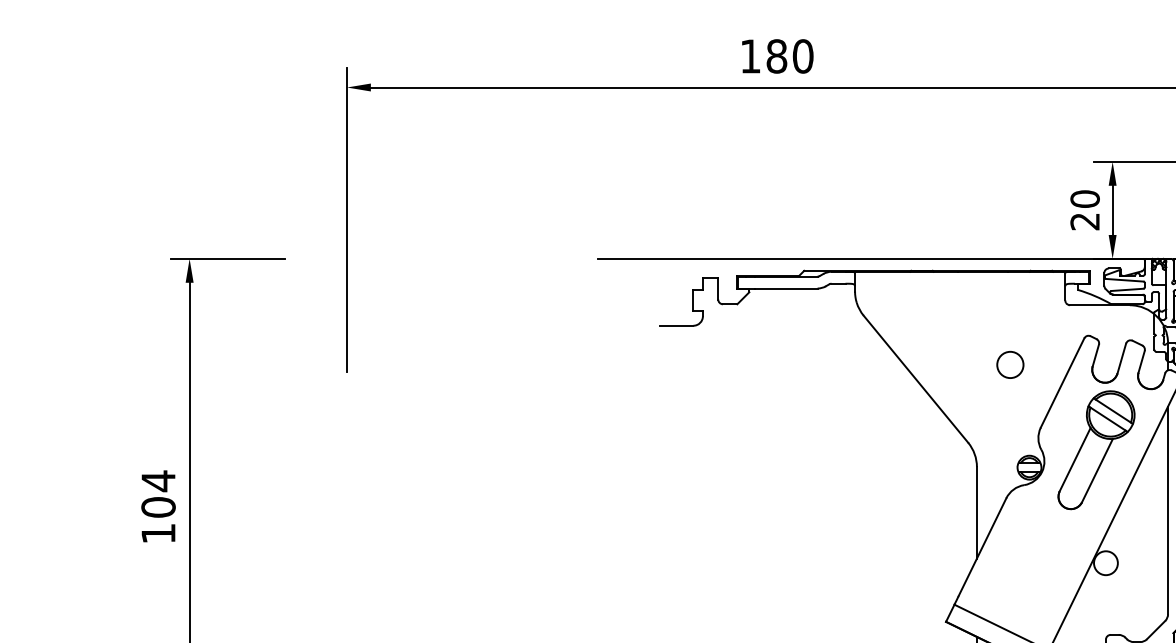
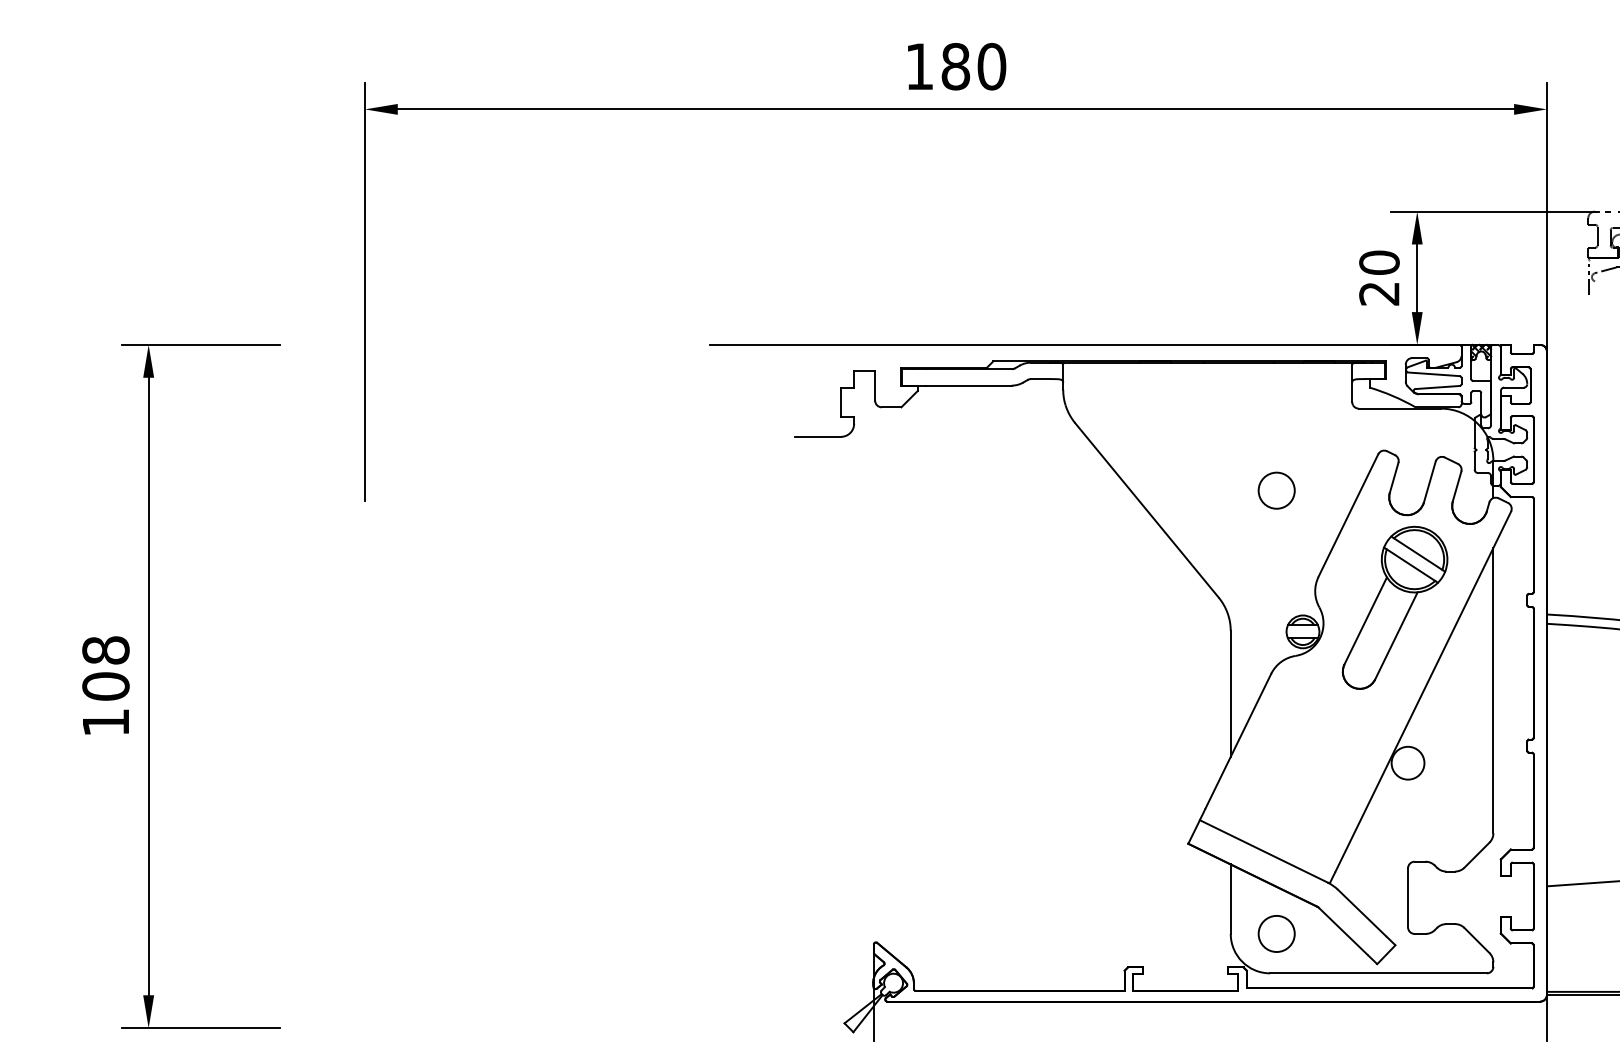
text: (158, 481) -> (105, 650), 104 -> 108

